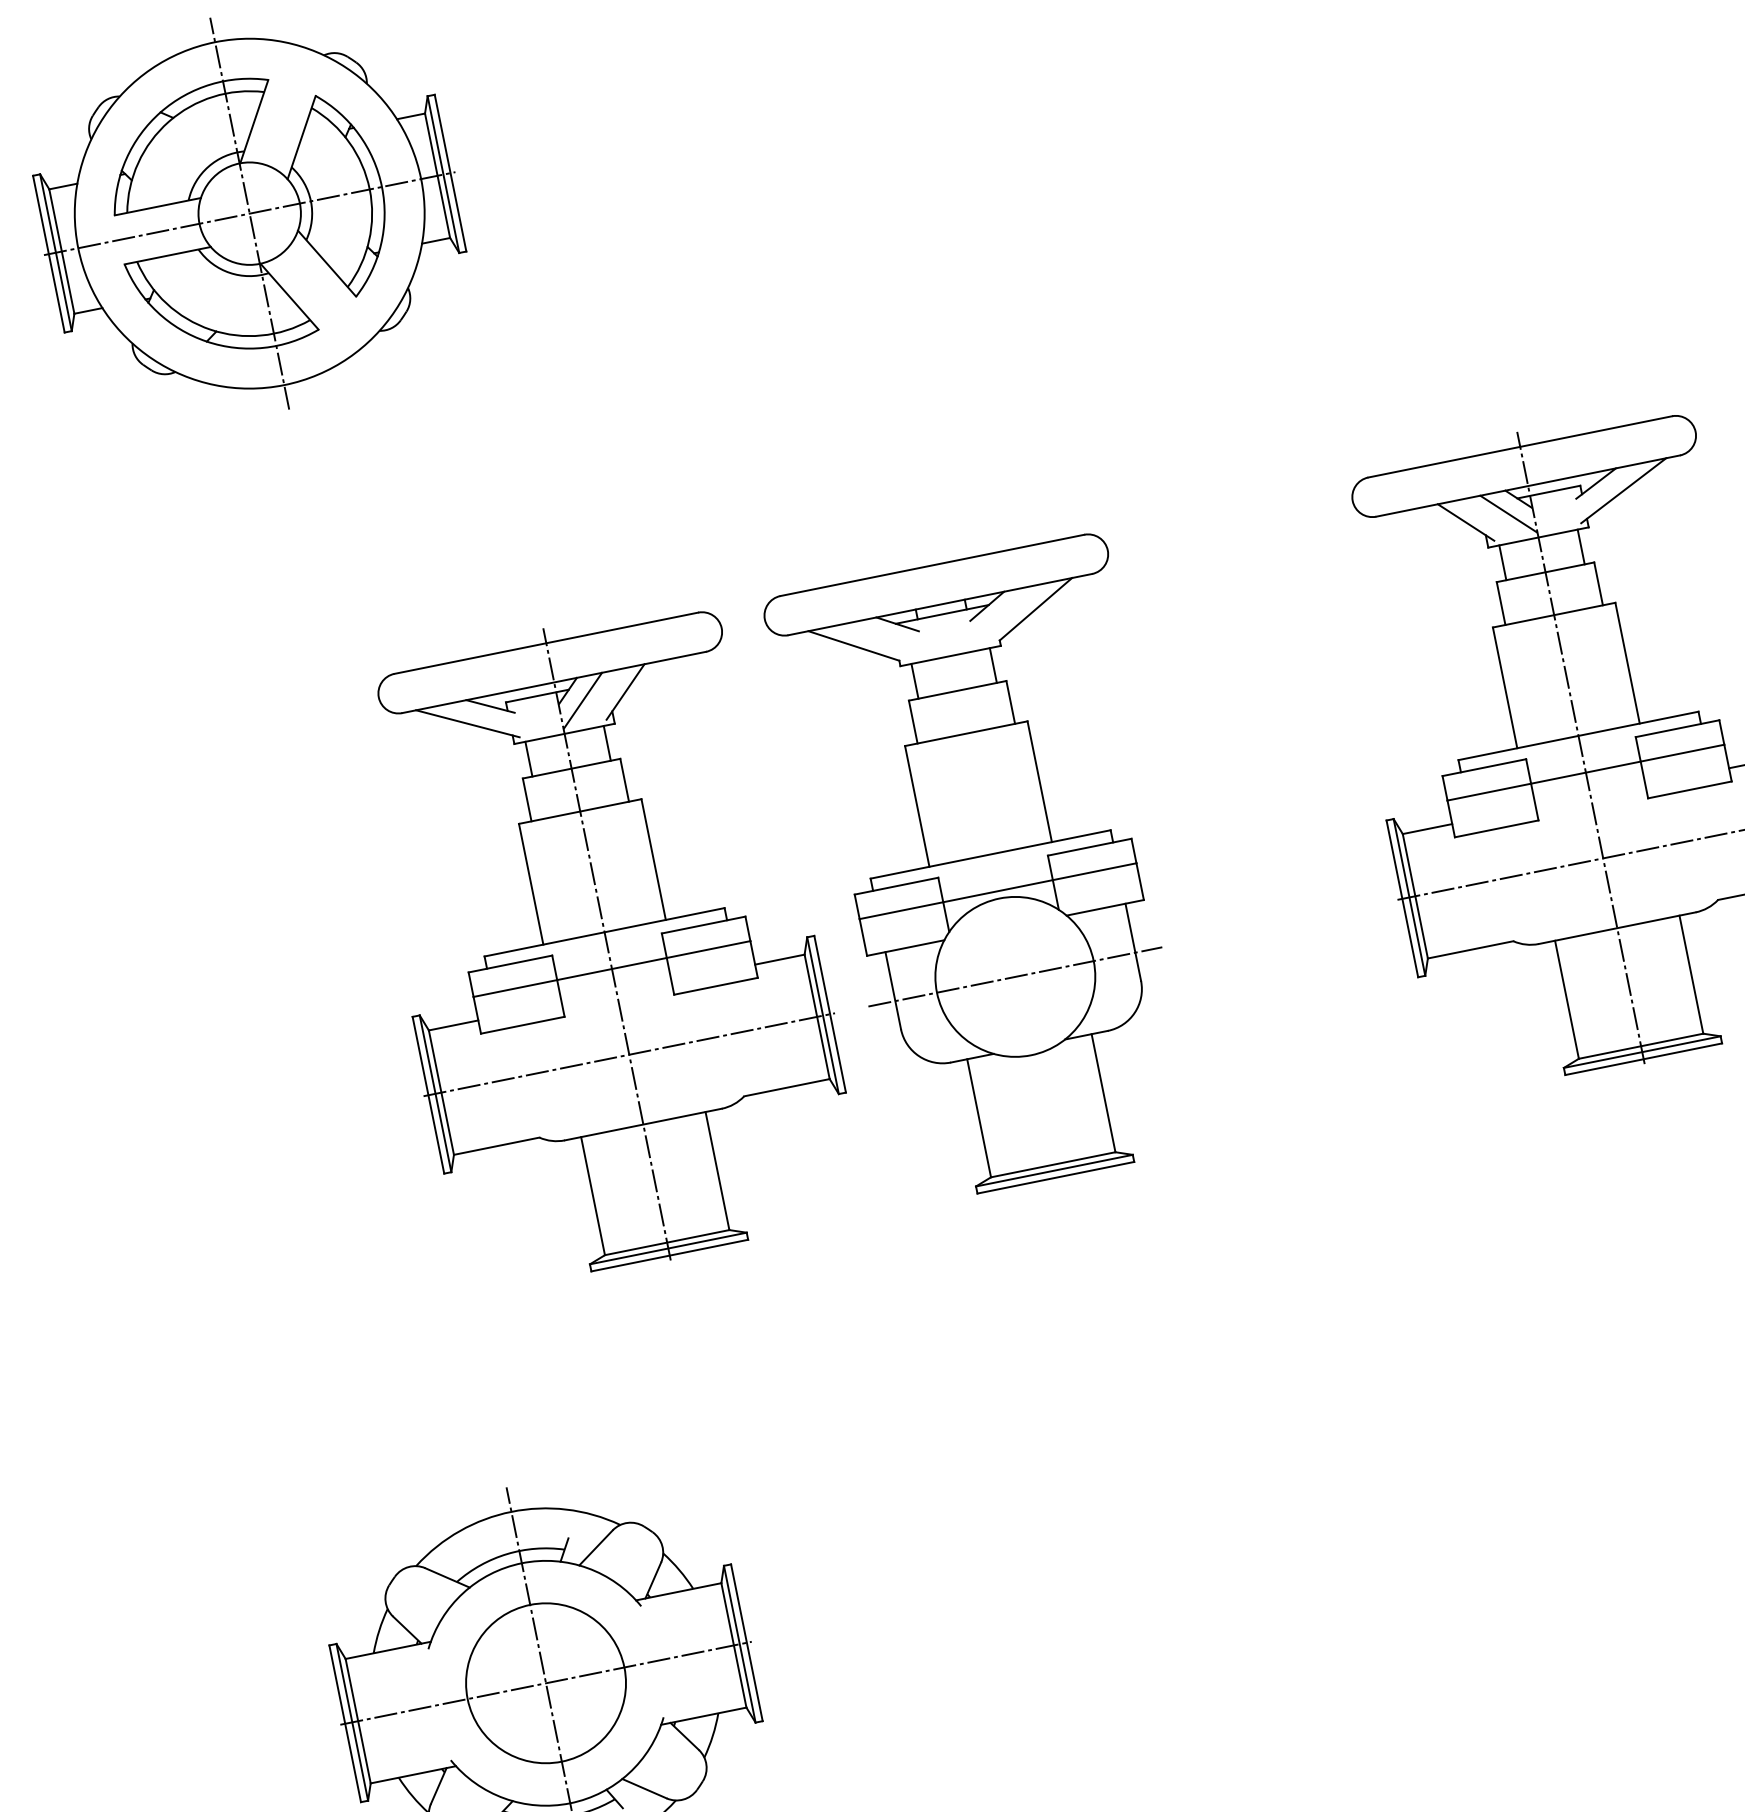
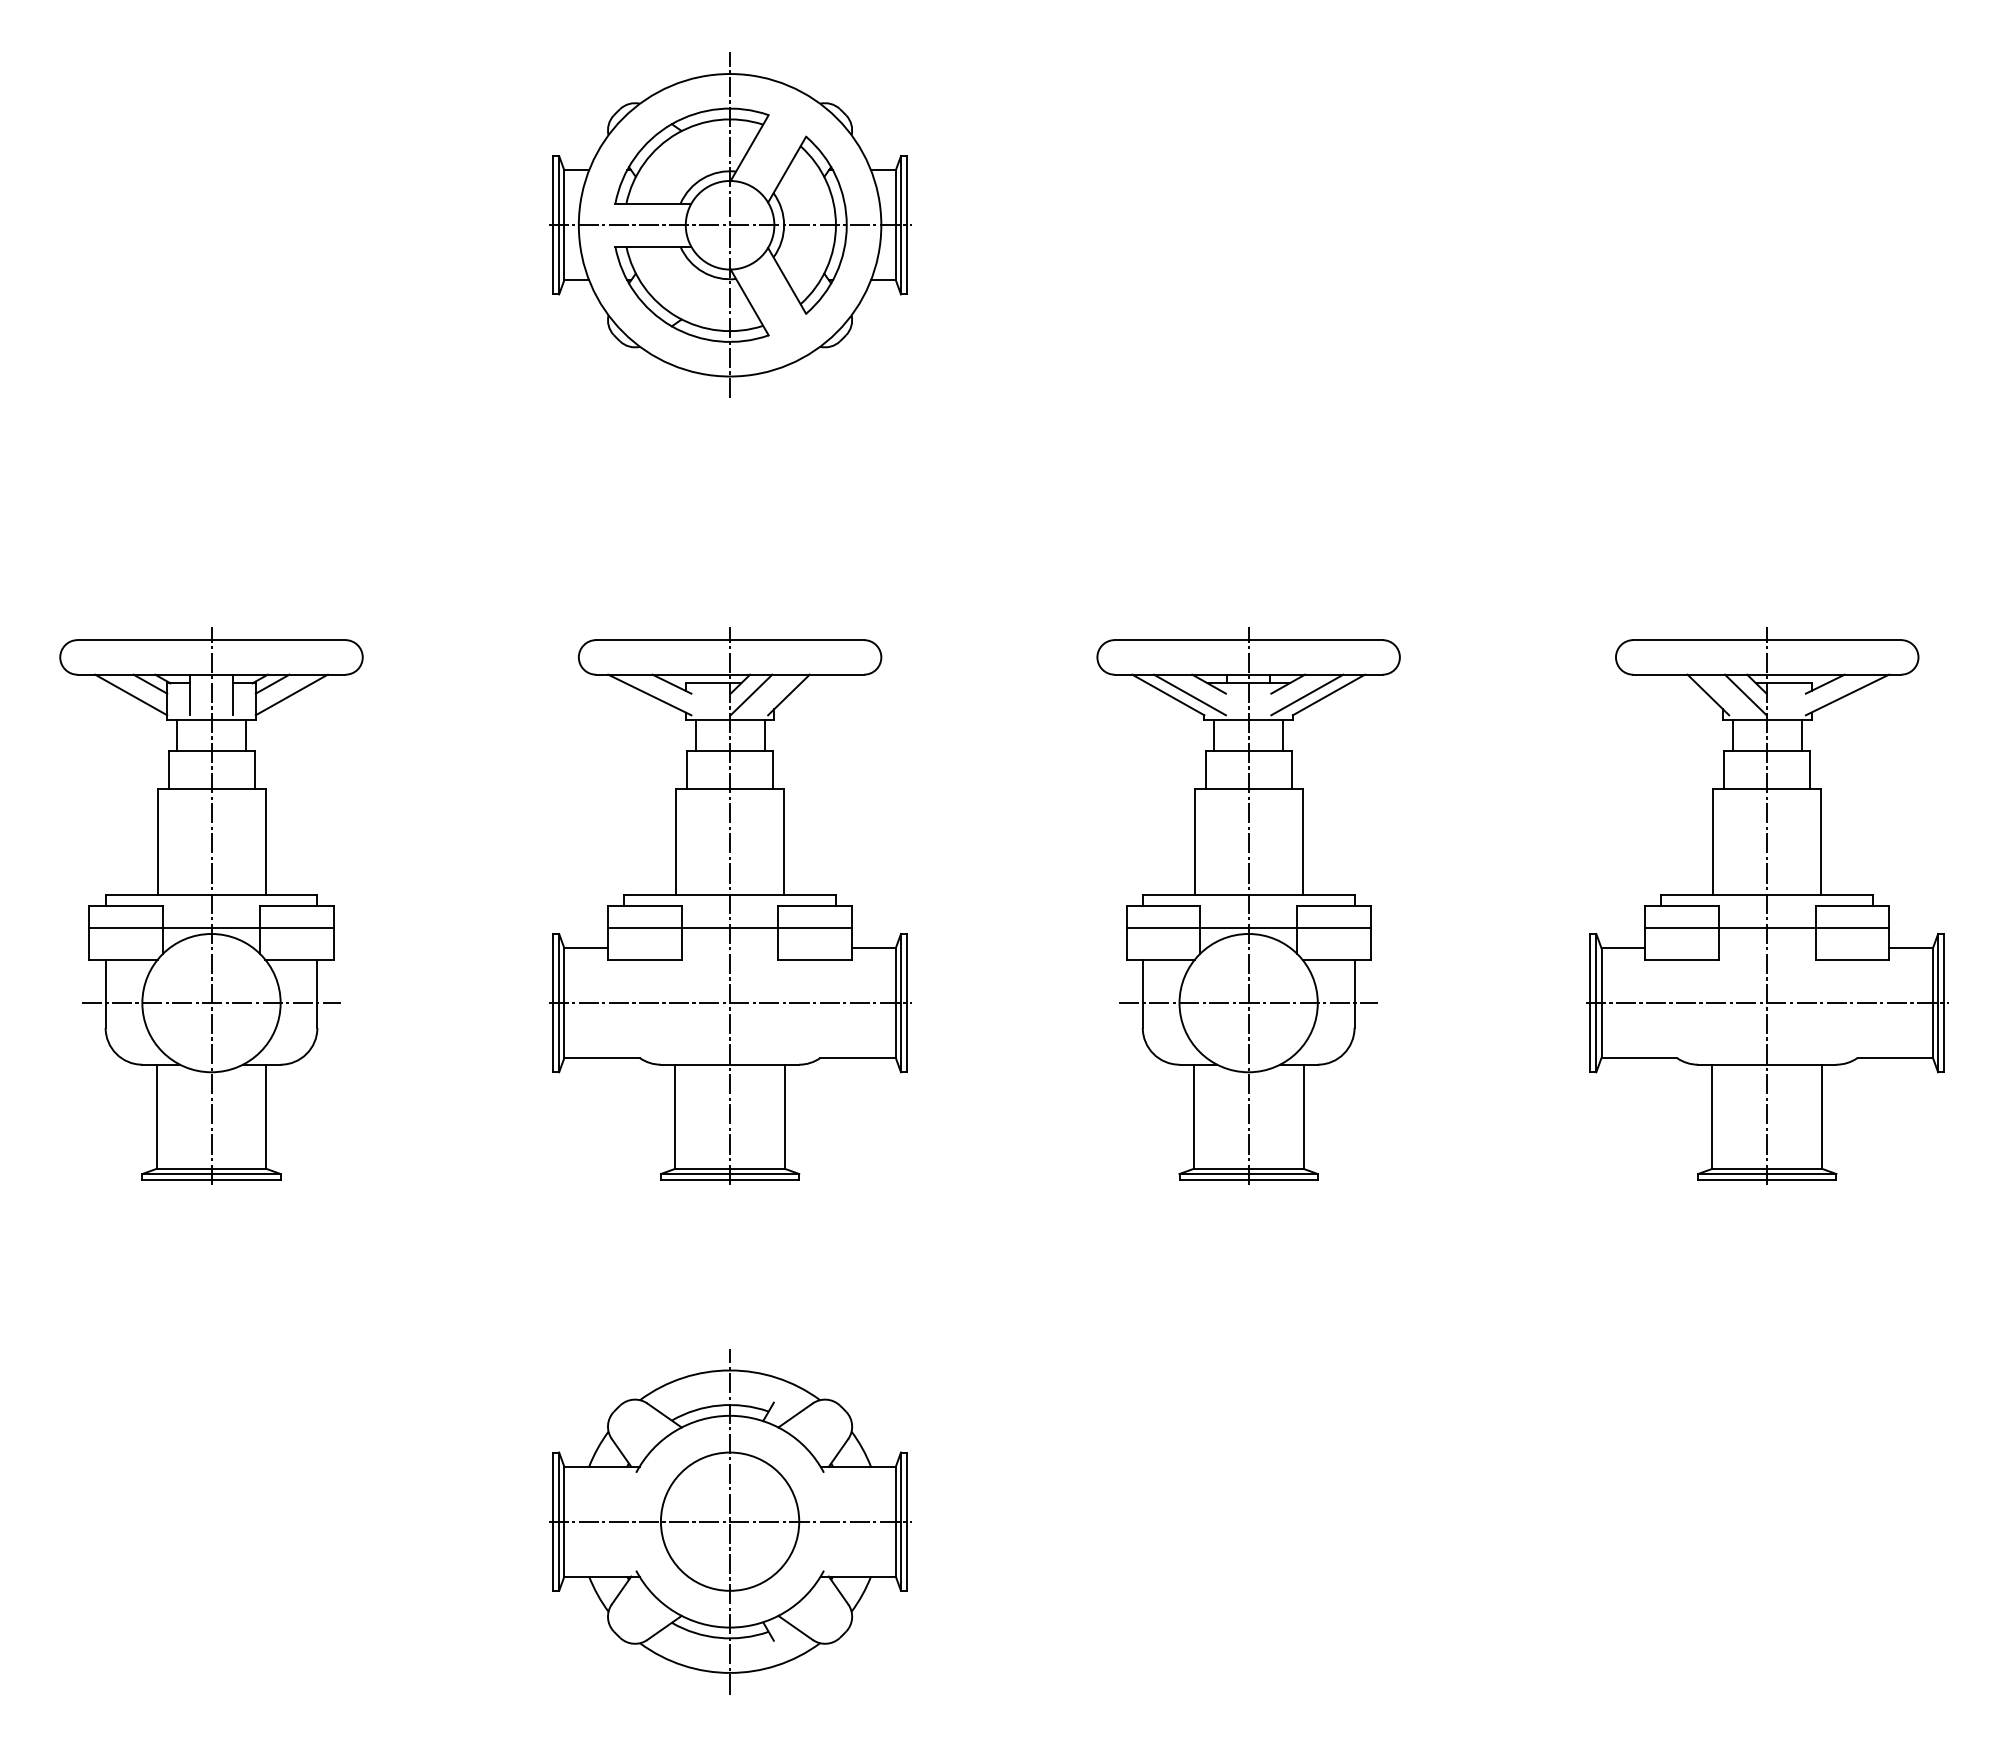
line: (1011, 613) -> (1307, 694), added
line: (877, 640) -> (1189, 694), added
line: (992, 866) -> (1248, 905), added
part: (607, 943) -> (730, 905), moved

